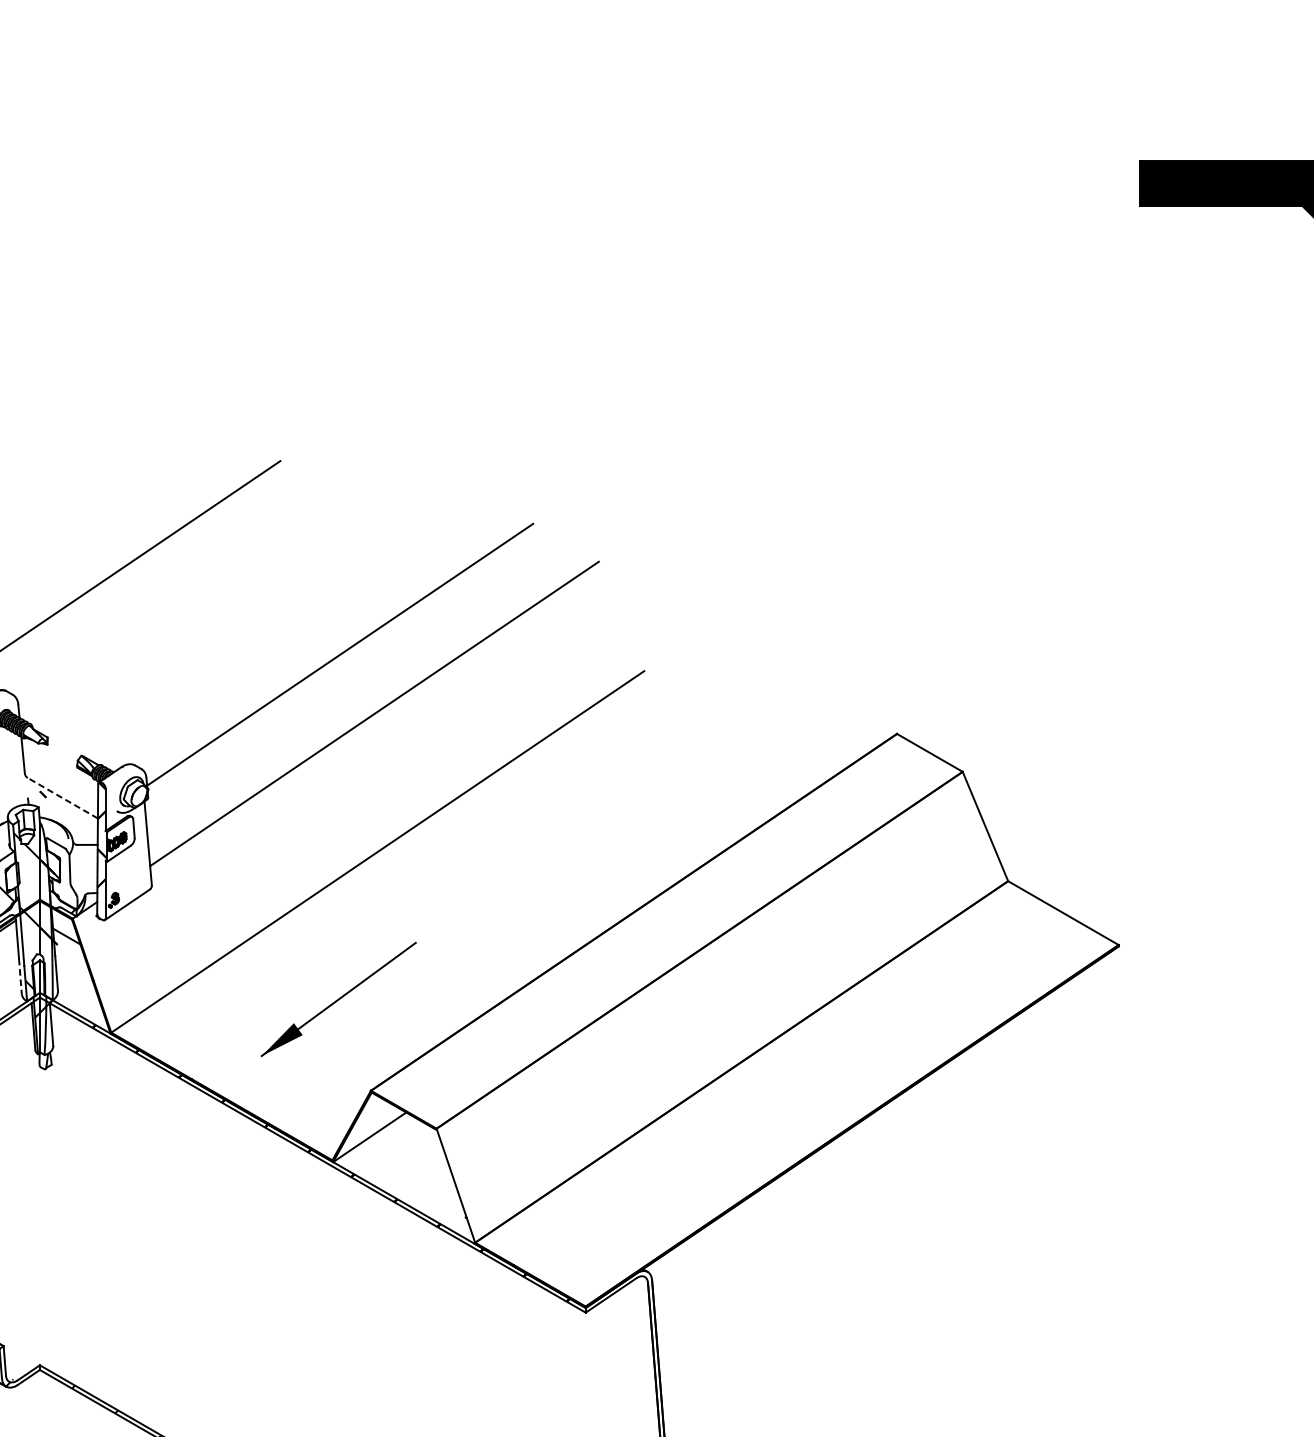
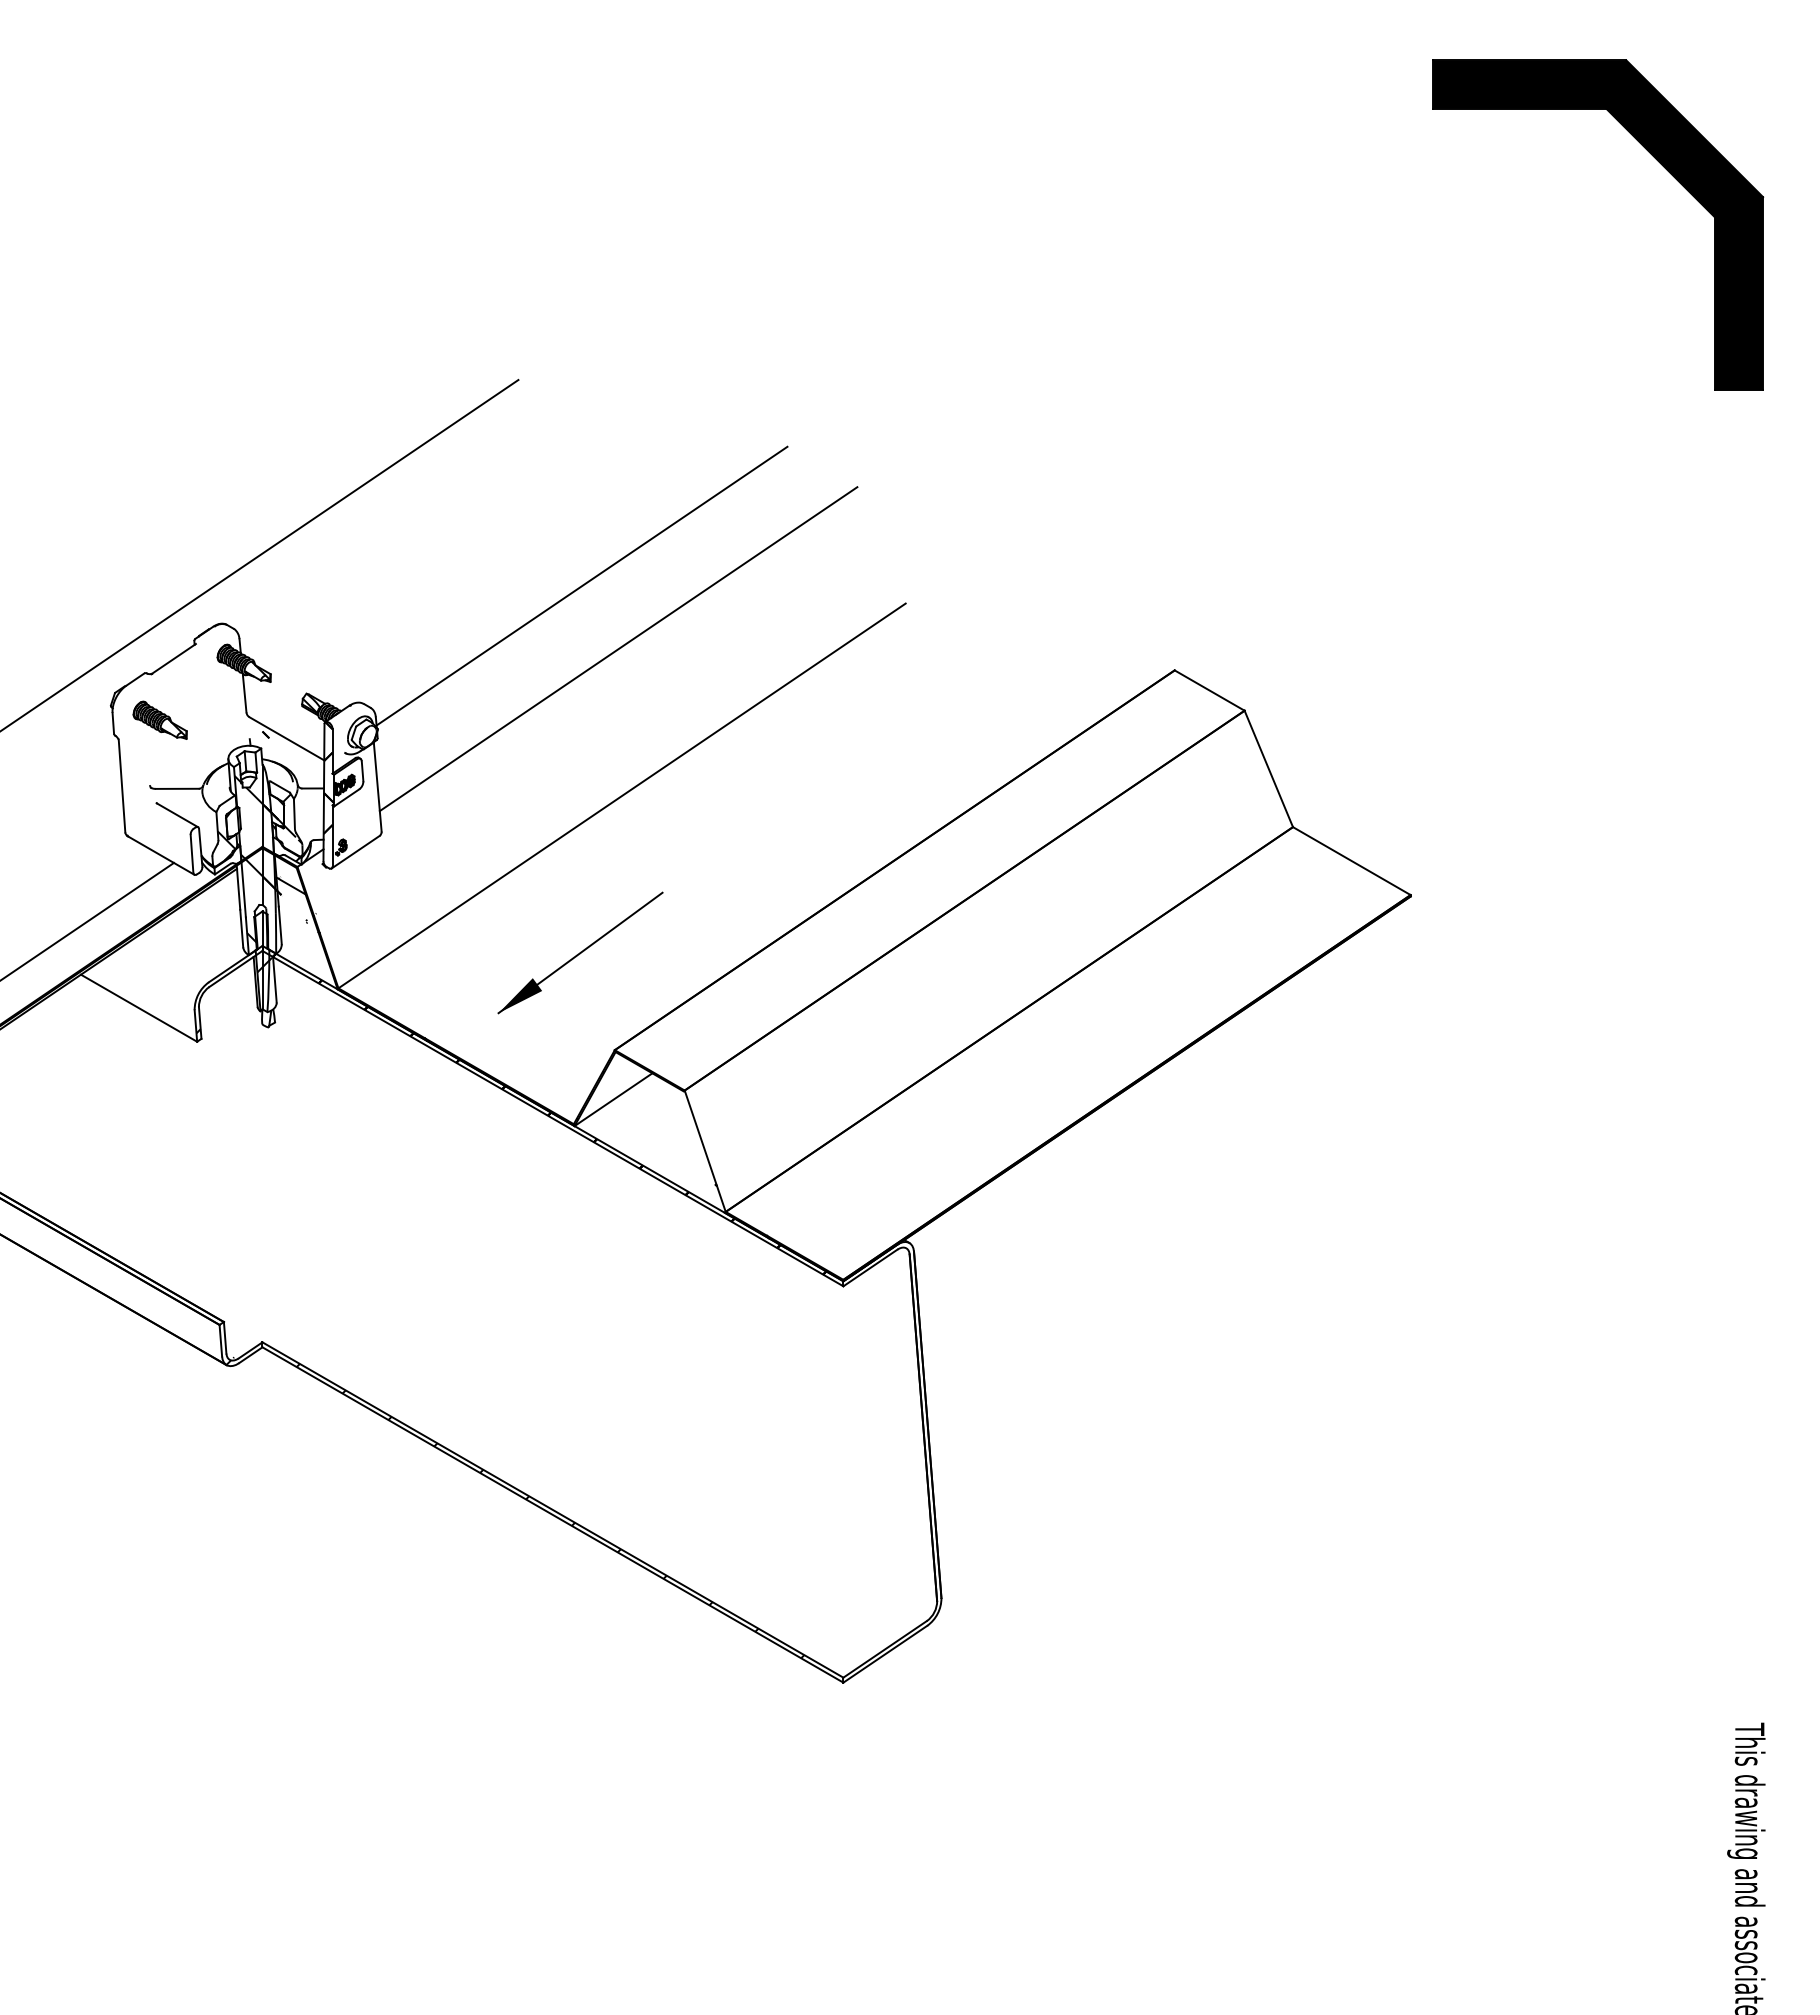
line: (62, 797) -> (286, 738), dashed -> solid
hatch: (71, 916) -> (296, 864), added
line: (20, 976) -> (241, 928), dashed -> solid

